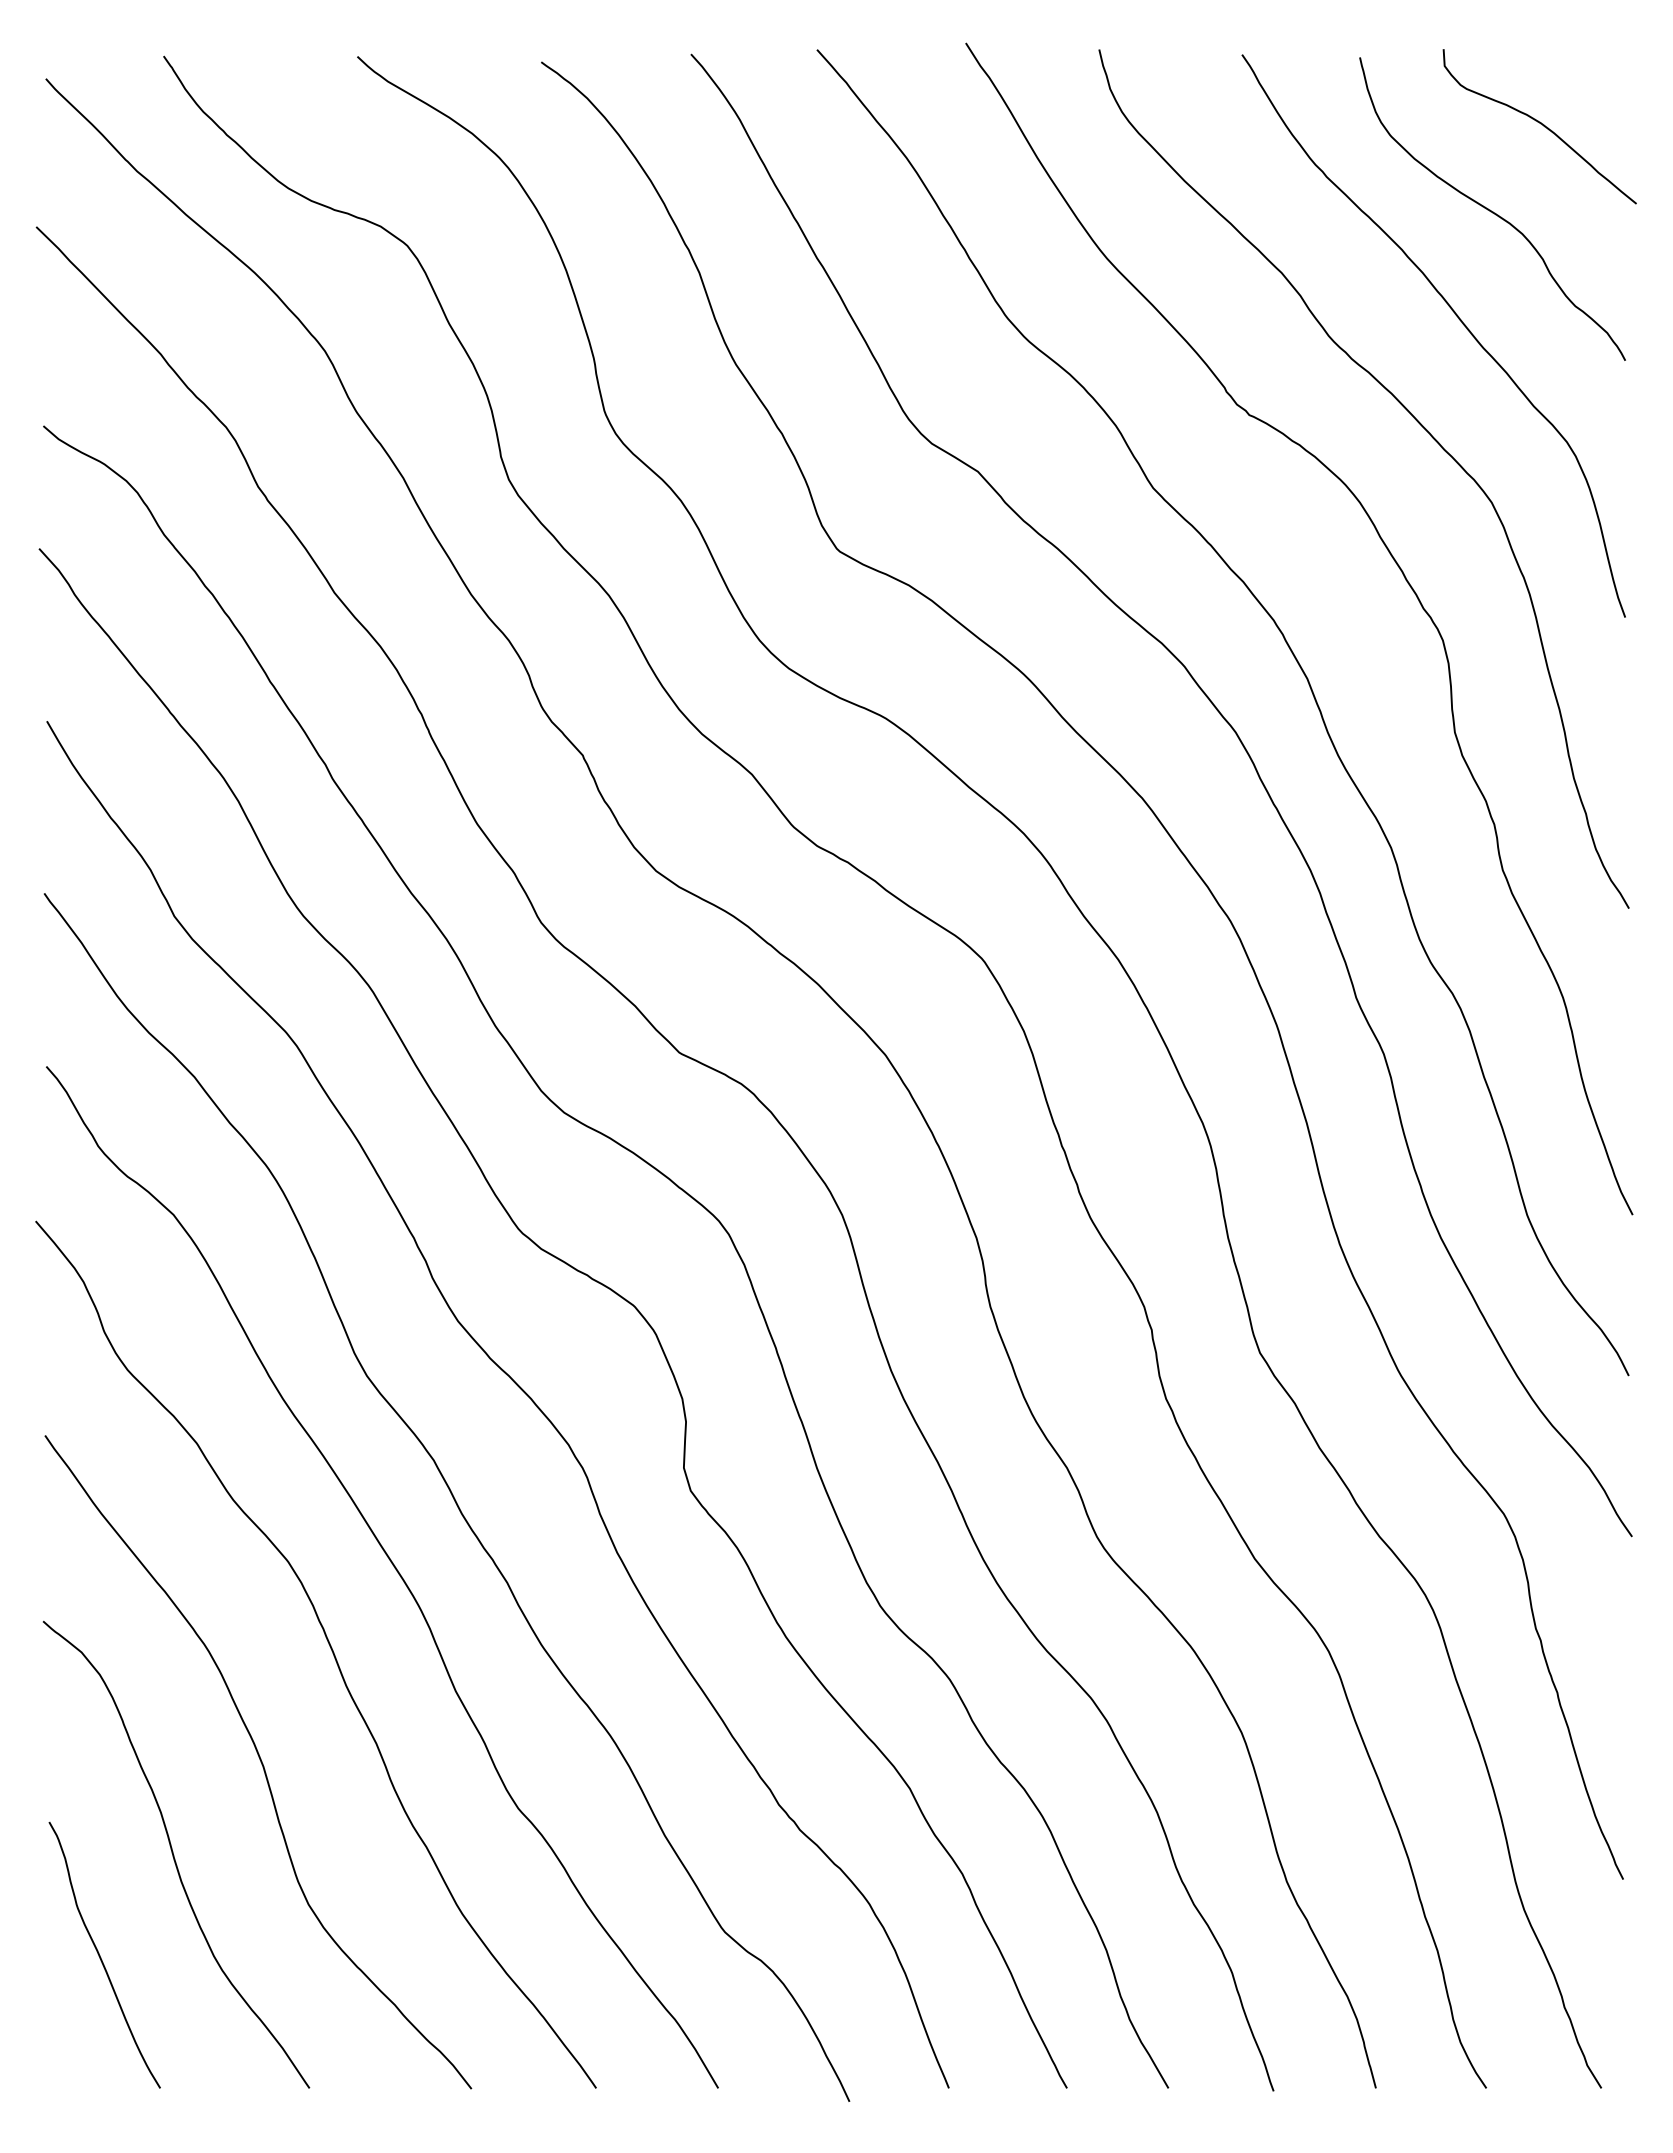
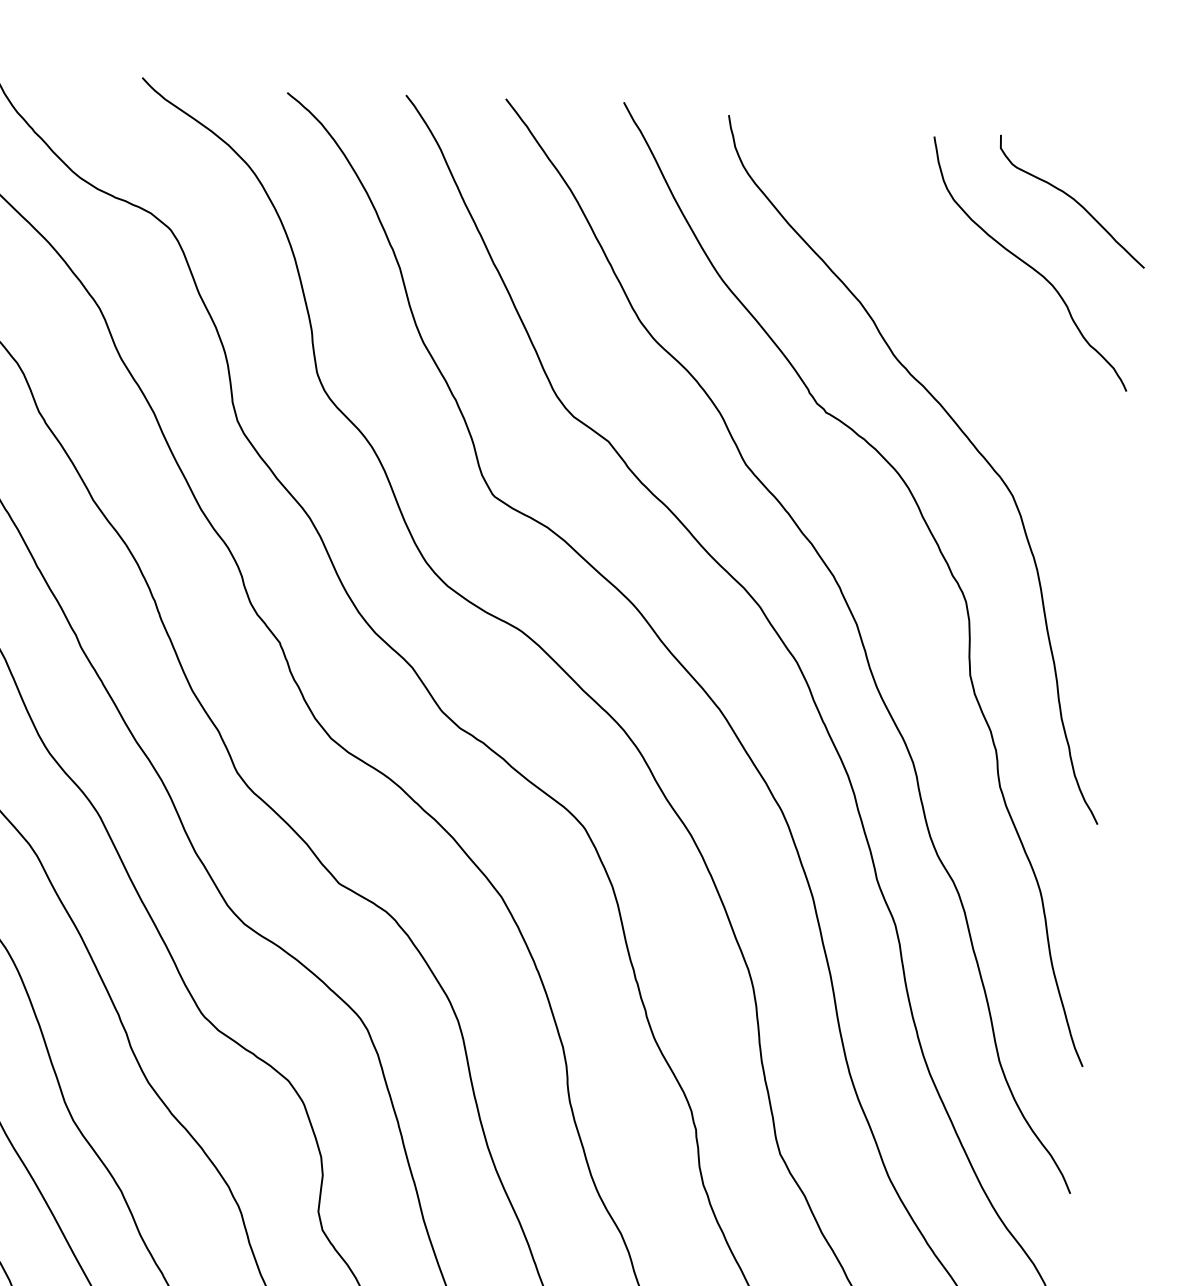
curve: (1458, 319) -> (997, 349), removed

